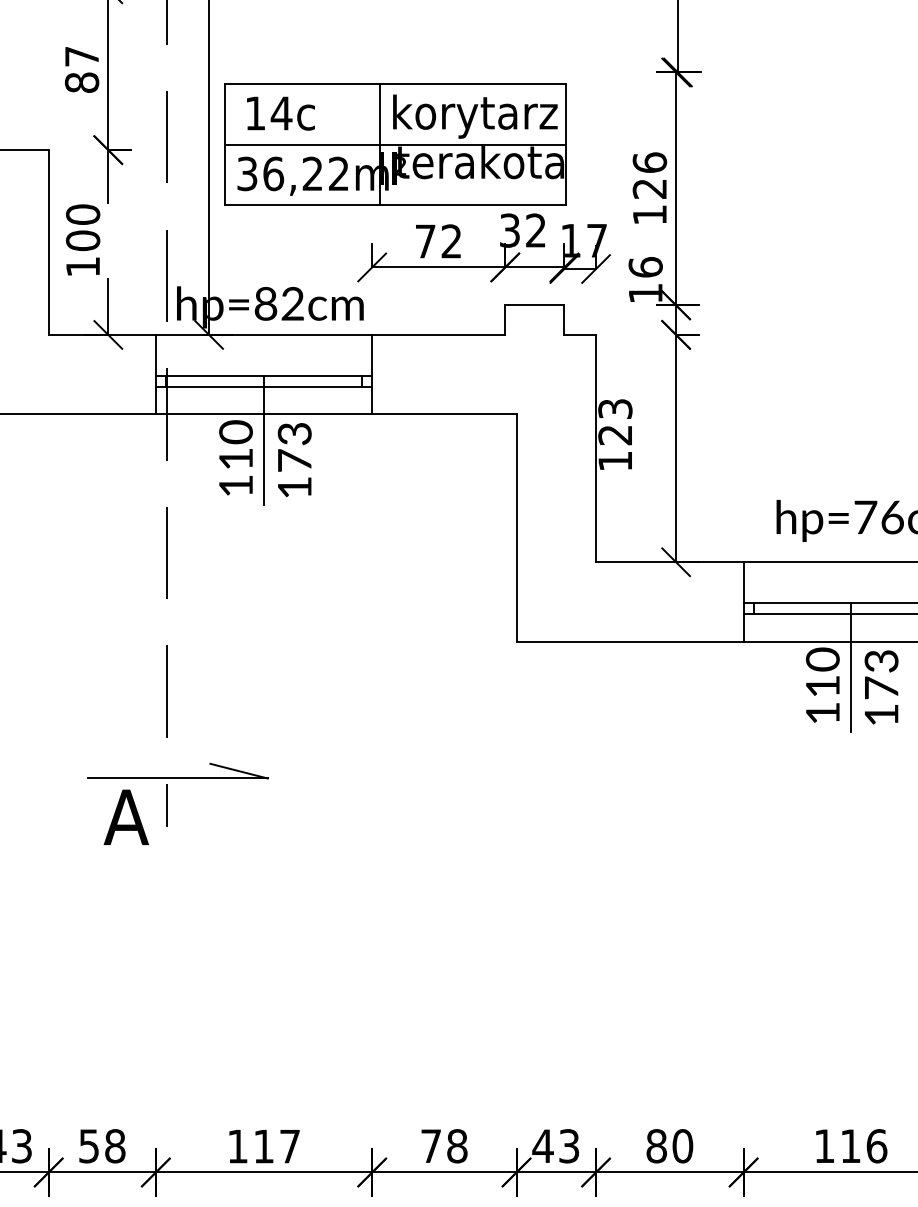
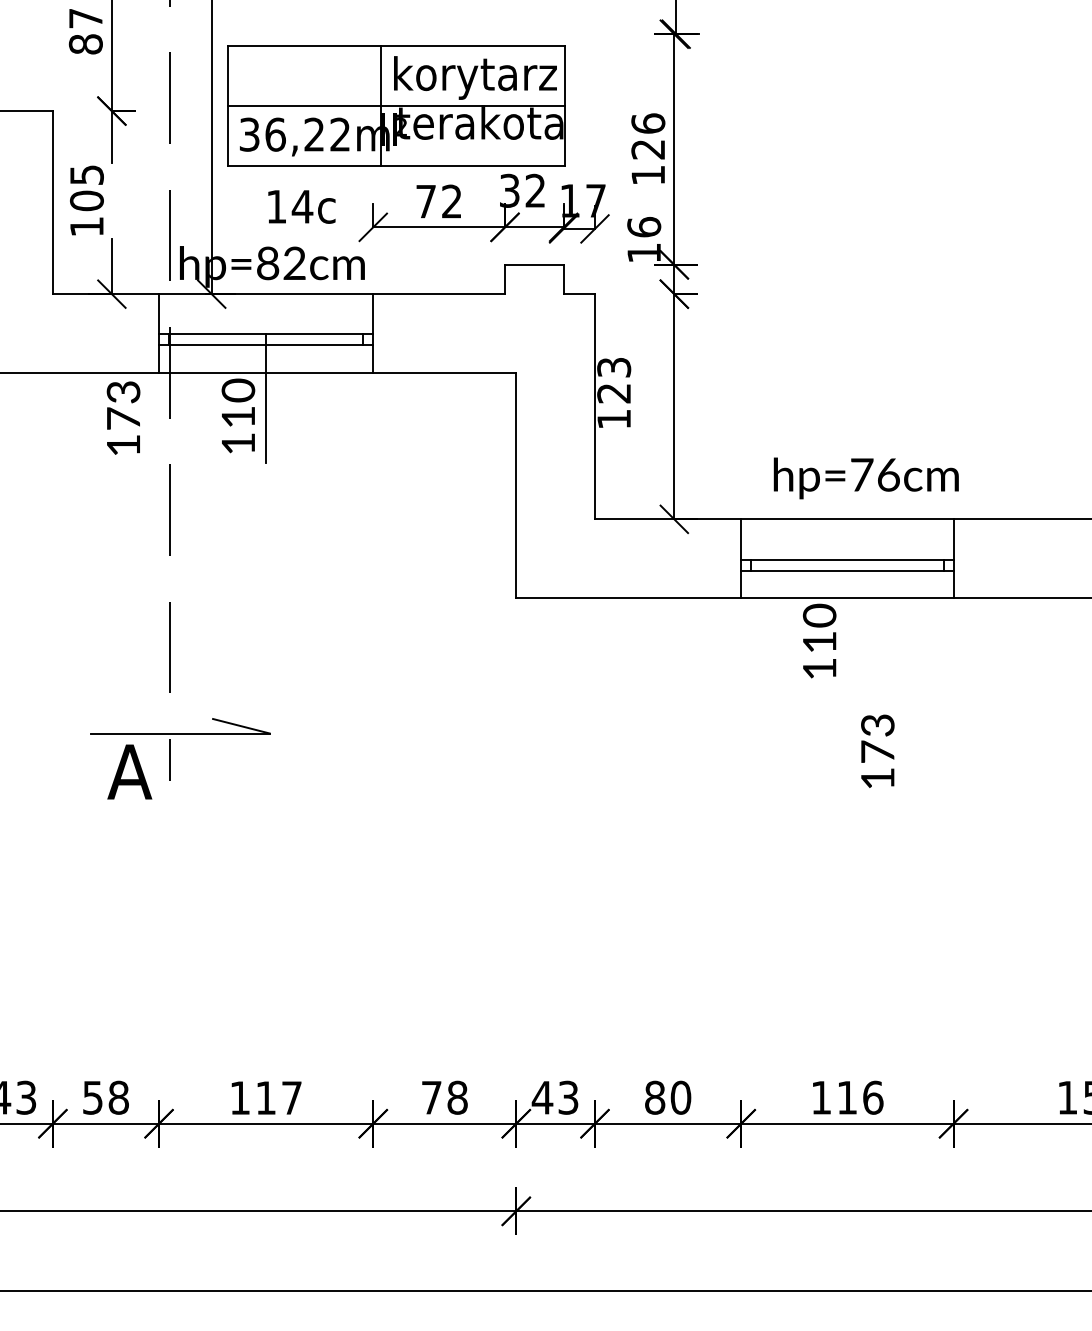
text: (280, 113) -> (301, 206), moved
text: (82, 214) -> (86, 174), 100 -> 105
text: (294, 459) -> (123, 417), moved
line: (850, 667) -> (847, 623), removed
text: (881, 686) -> (877, 750), moved

